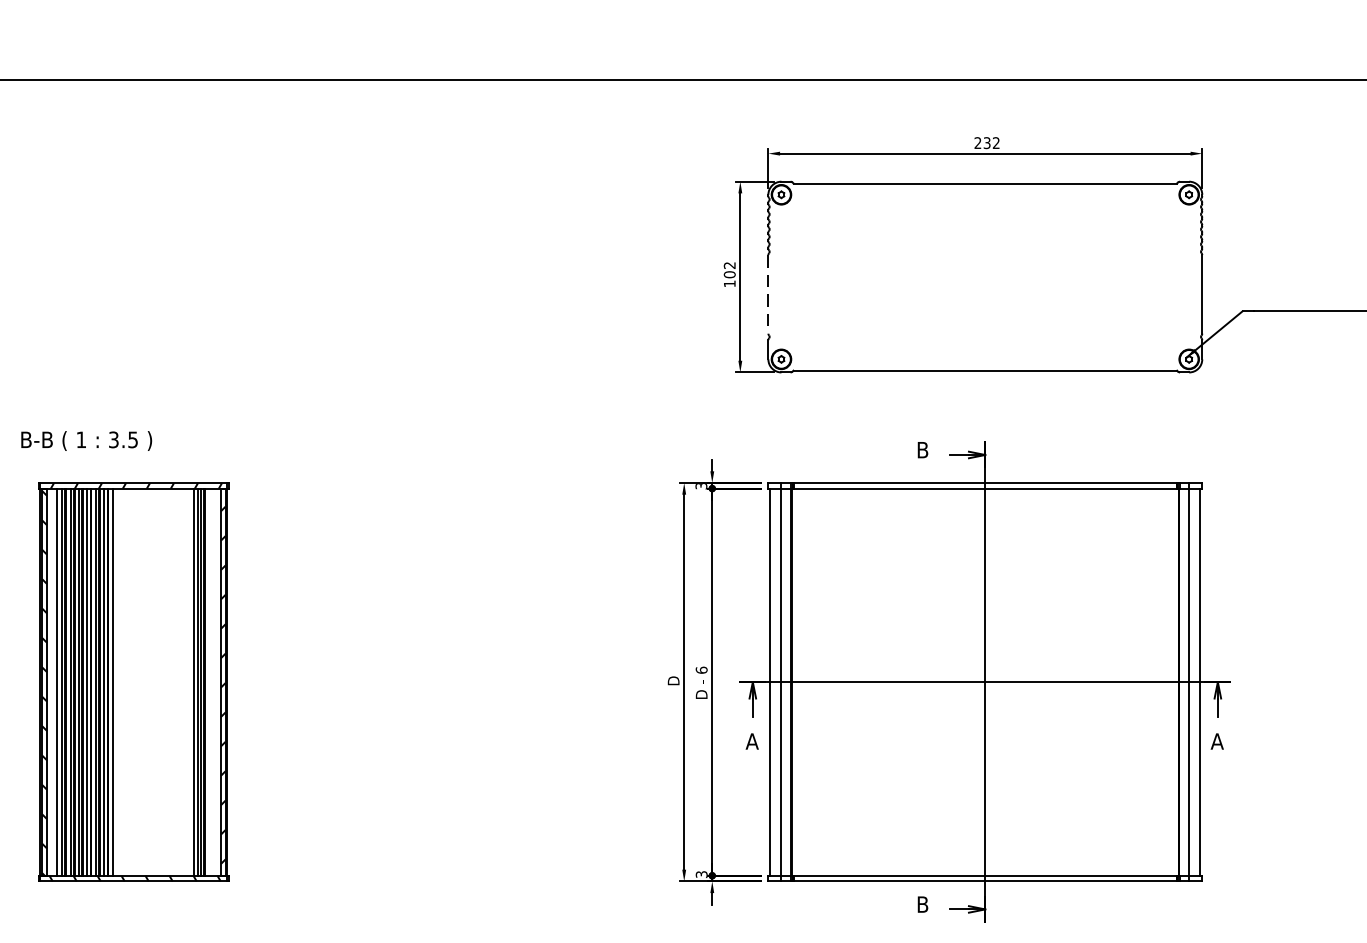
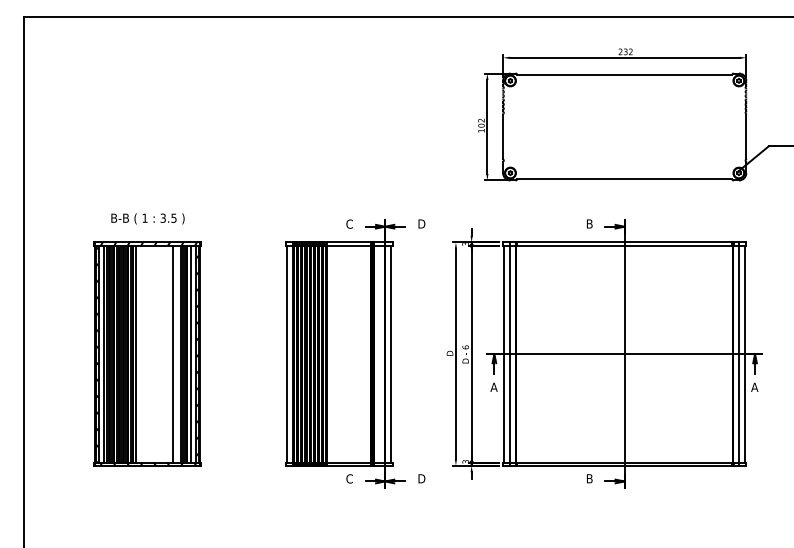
line: (769, 295) -> (503, 137), dashed -> solid
text: (85, 440) -> (147, 218), moved
line: (180, 681) -> (173, 353), added
line: (210, 681) -> (190, 353), added
part: (505, 681) -> (355, 353), added

